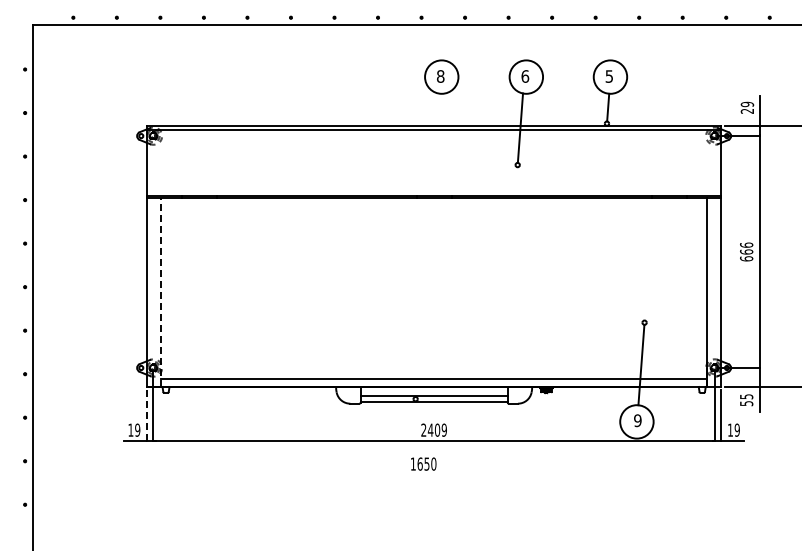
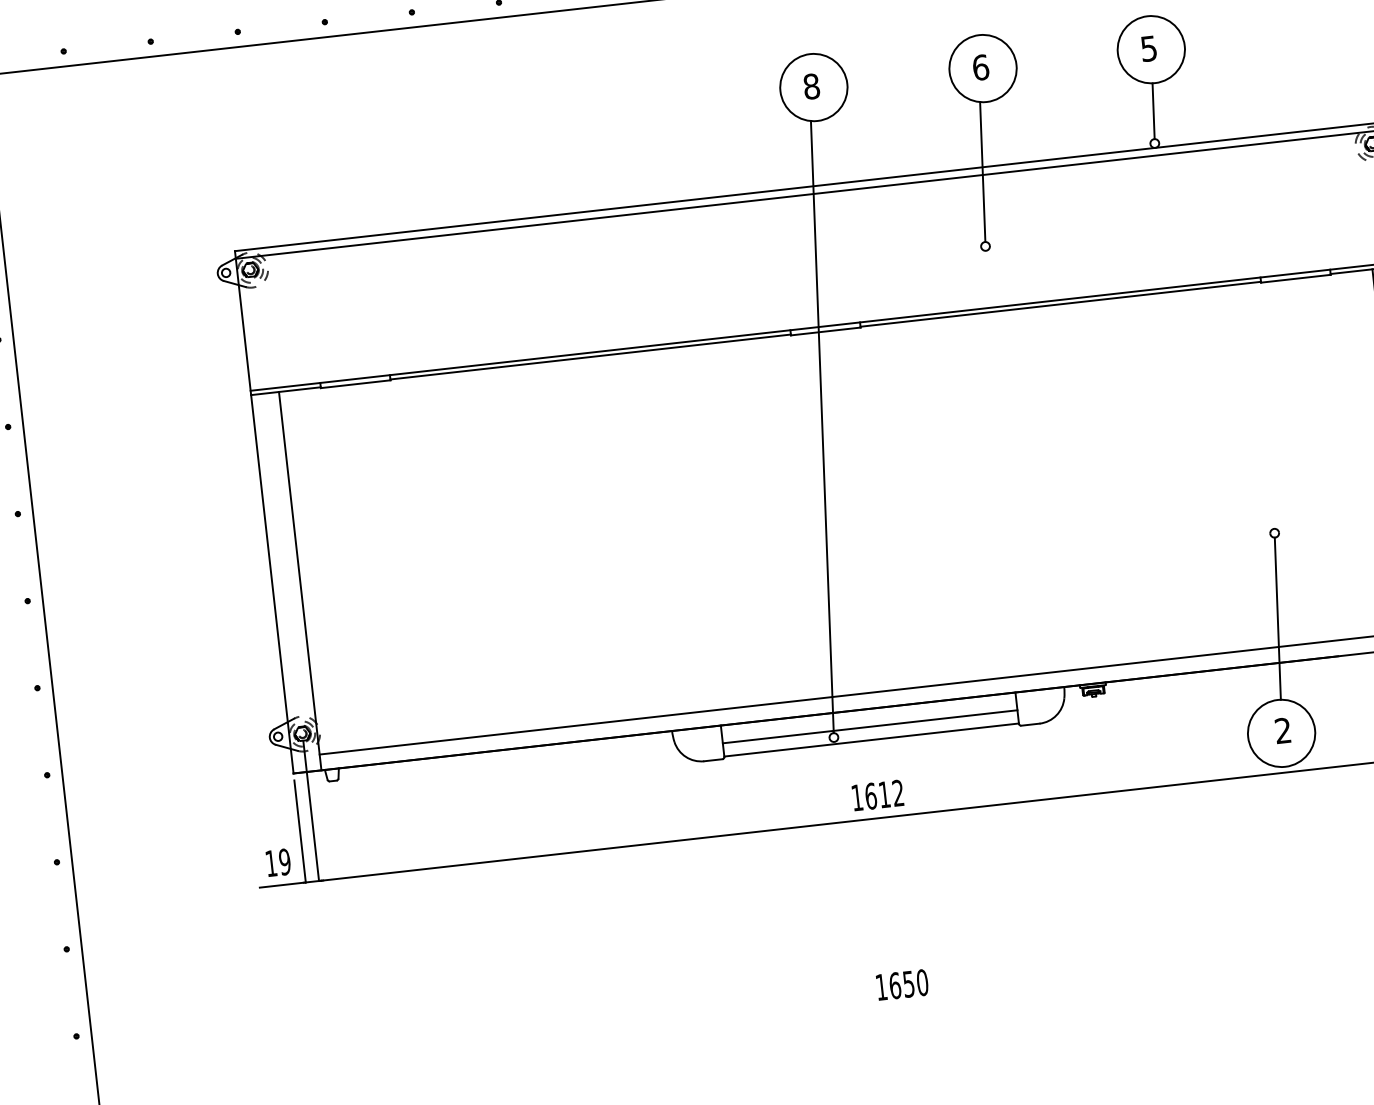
line: (426, 244) -> (820, 425), added
line: (160, 292) -> (299, 581), dashed -> solid
line: (146, 415) -> (299, 830), dashed -> solid
text: (637, 420) -> (1282, 730), 9 -> 2
text: (433, 429) -> (876, 794), 2409 -> 1612
text: (423, 463) -> (901, 983), moved

